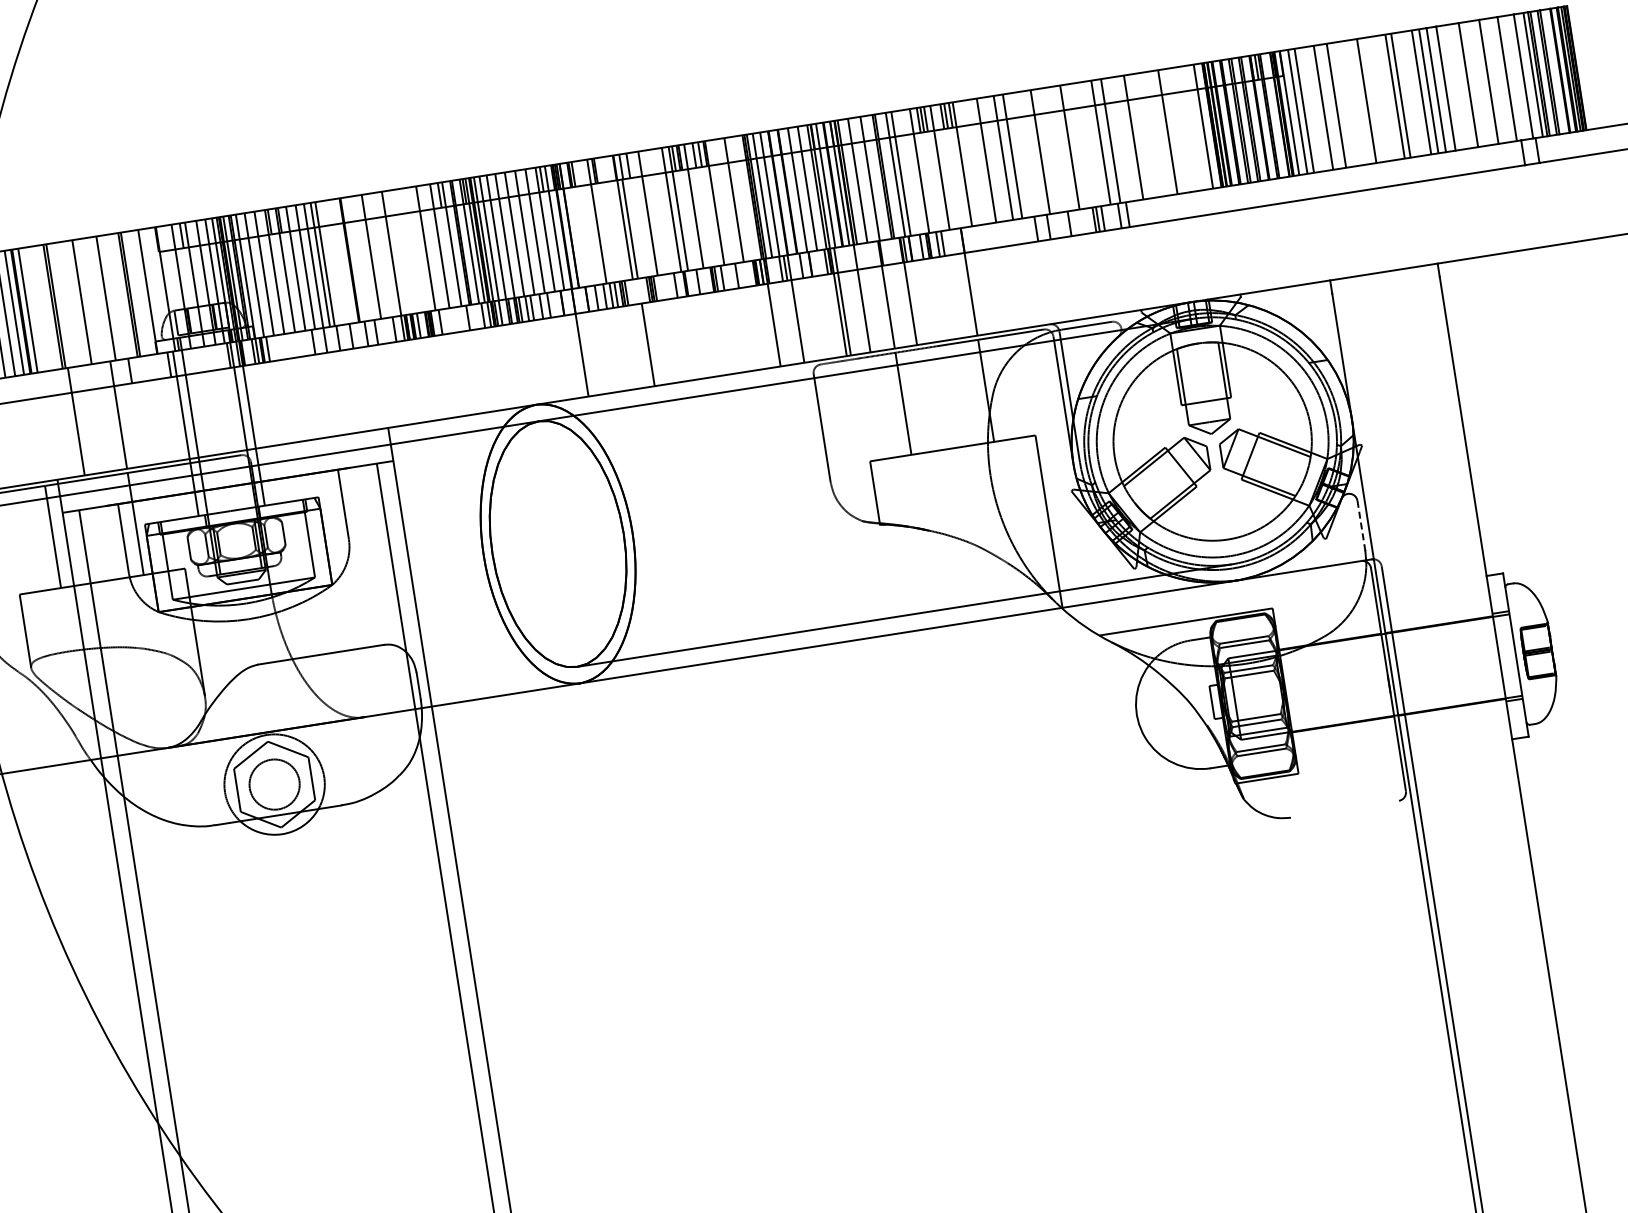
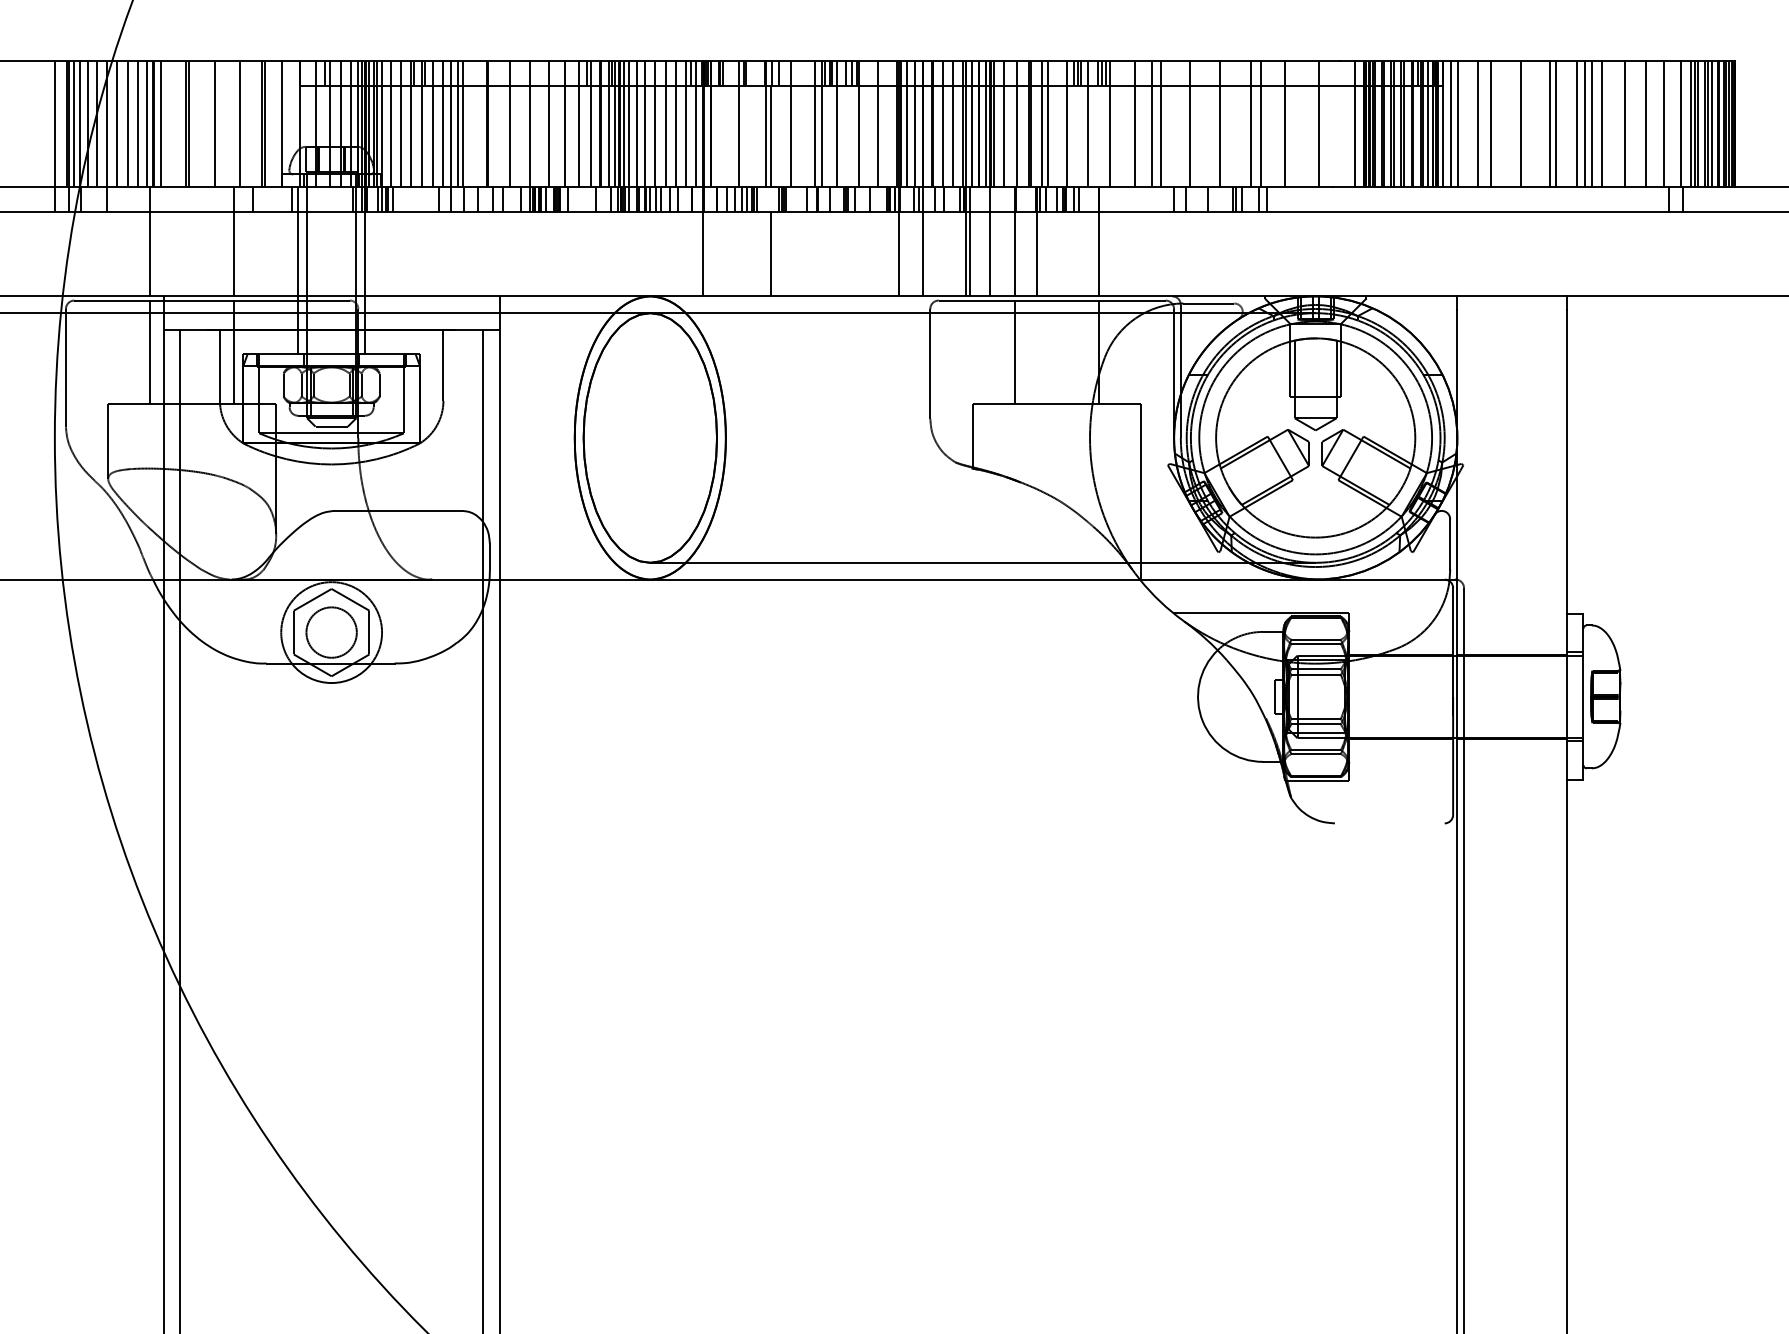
line: (1554, 72) -> (1712, 124), added
line: (1274, 115) -> (1427, 124), added
line: (409, 251) -> (548, 124), added
line: (76, 421) -> (150, 241), moved
line: (1361, 525) -> (1450, 544), dashed -> solid

